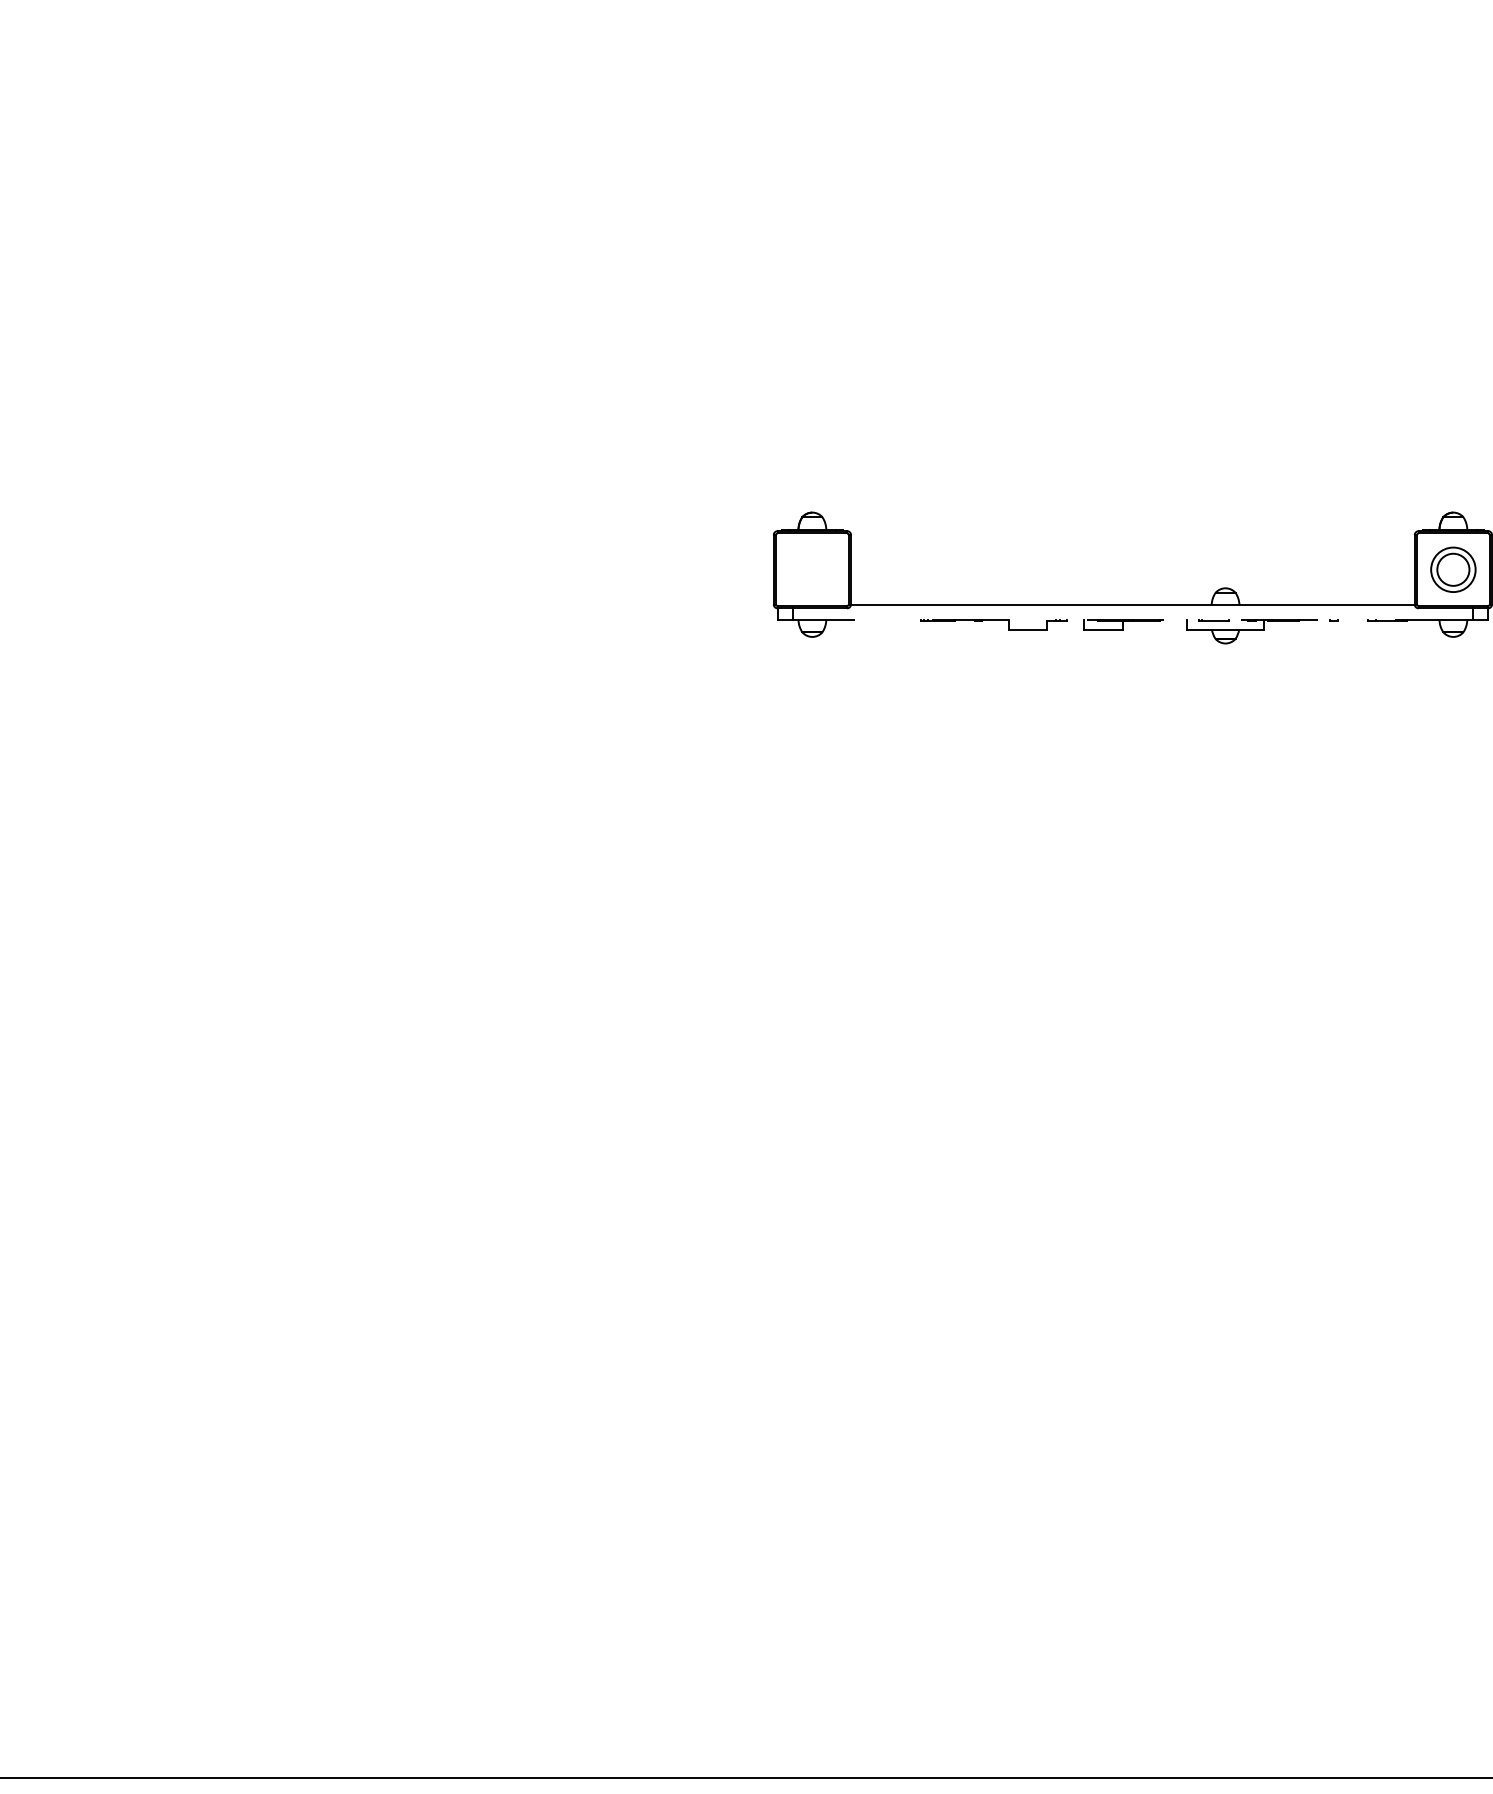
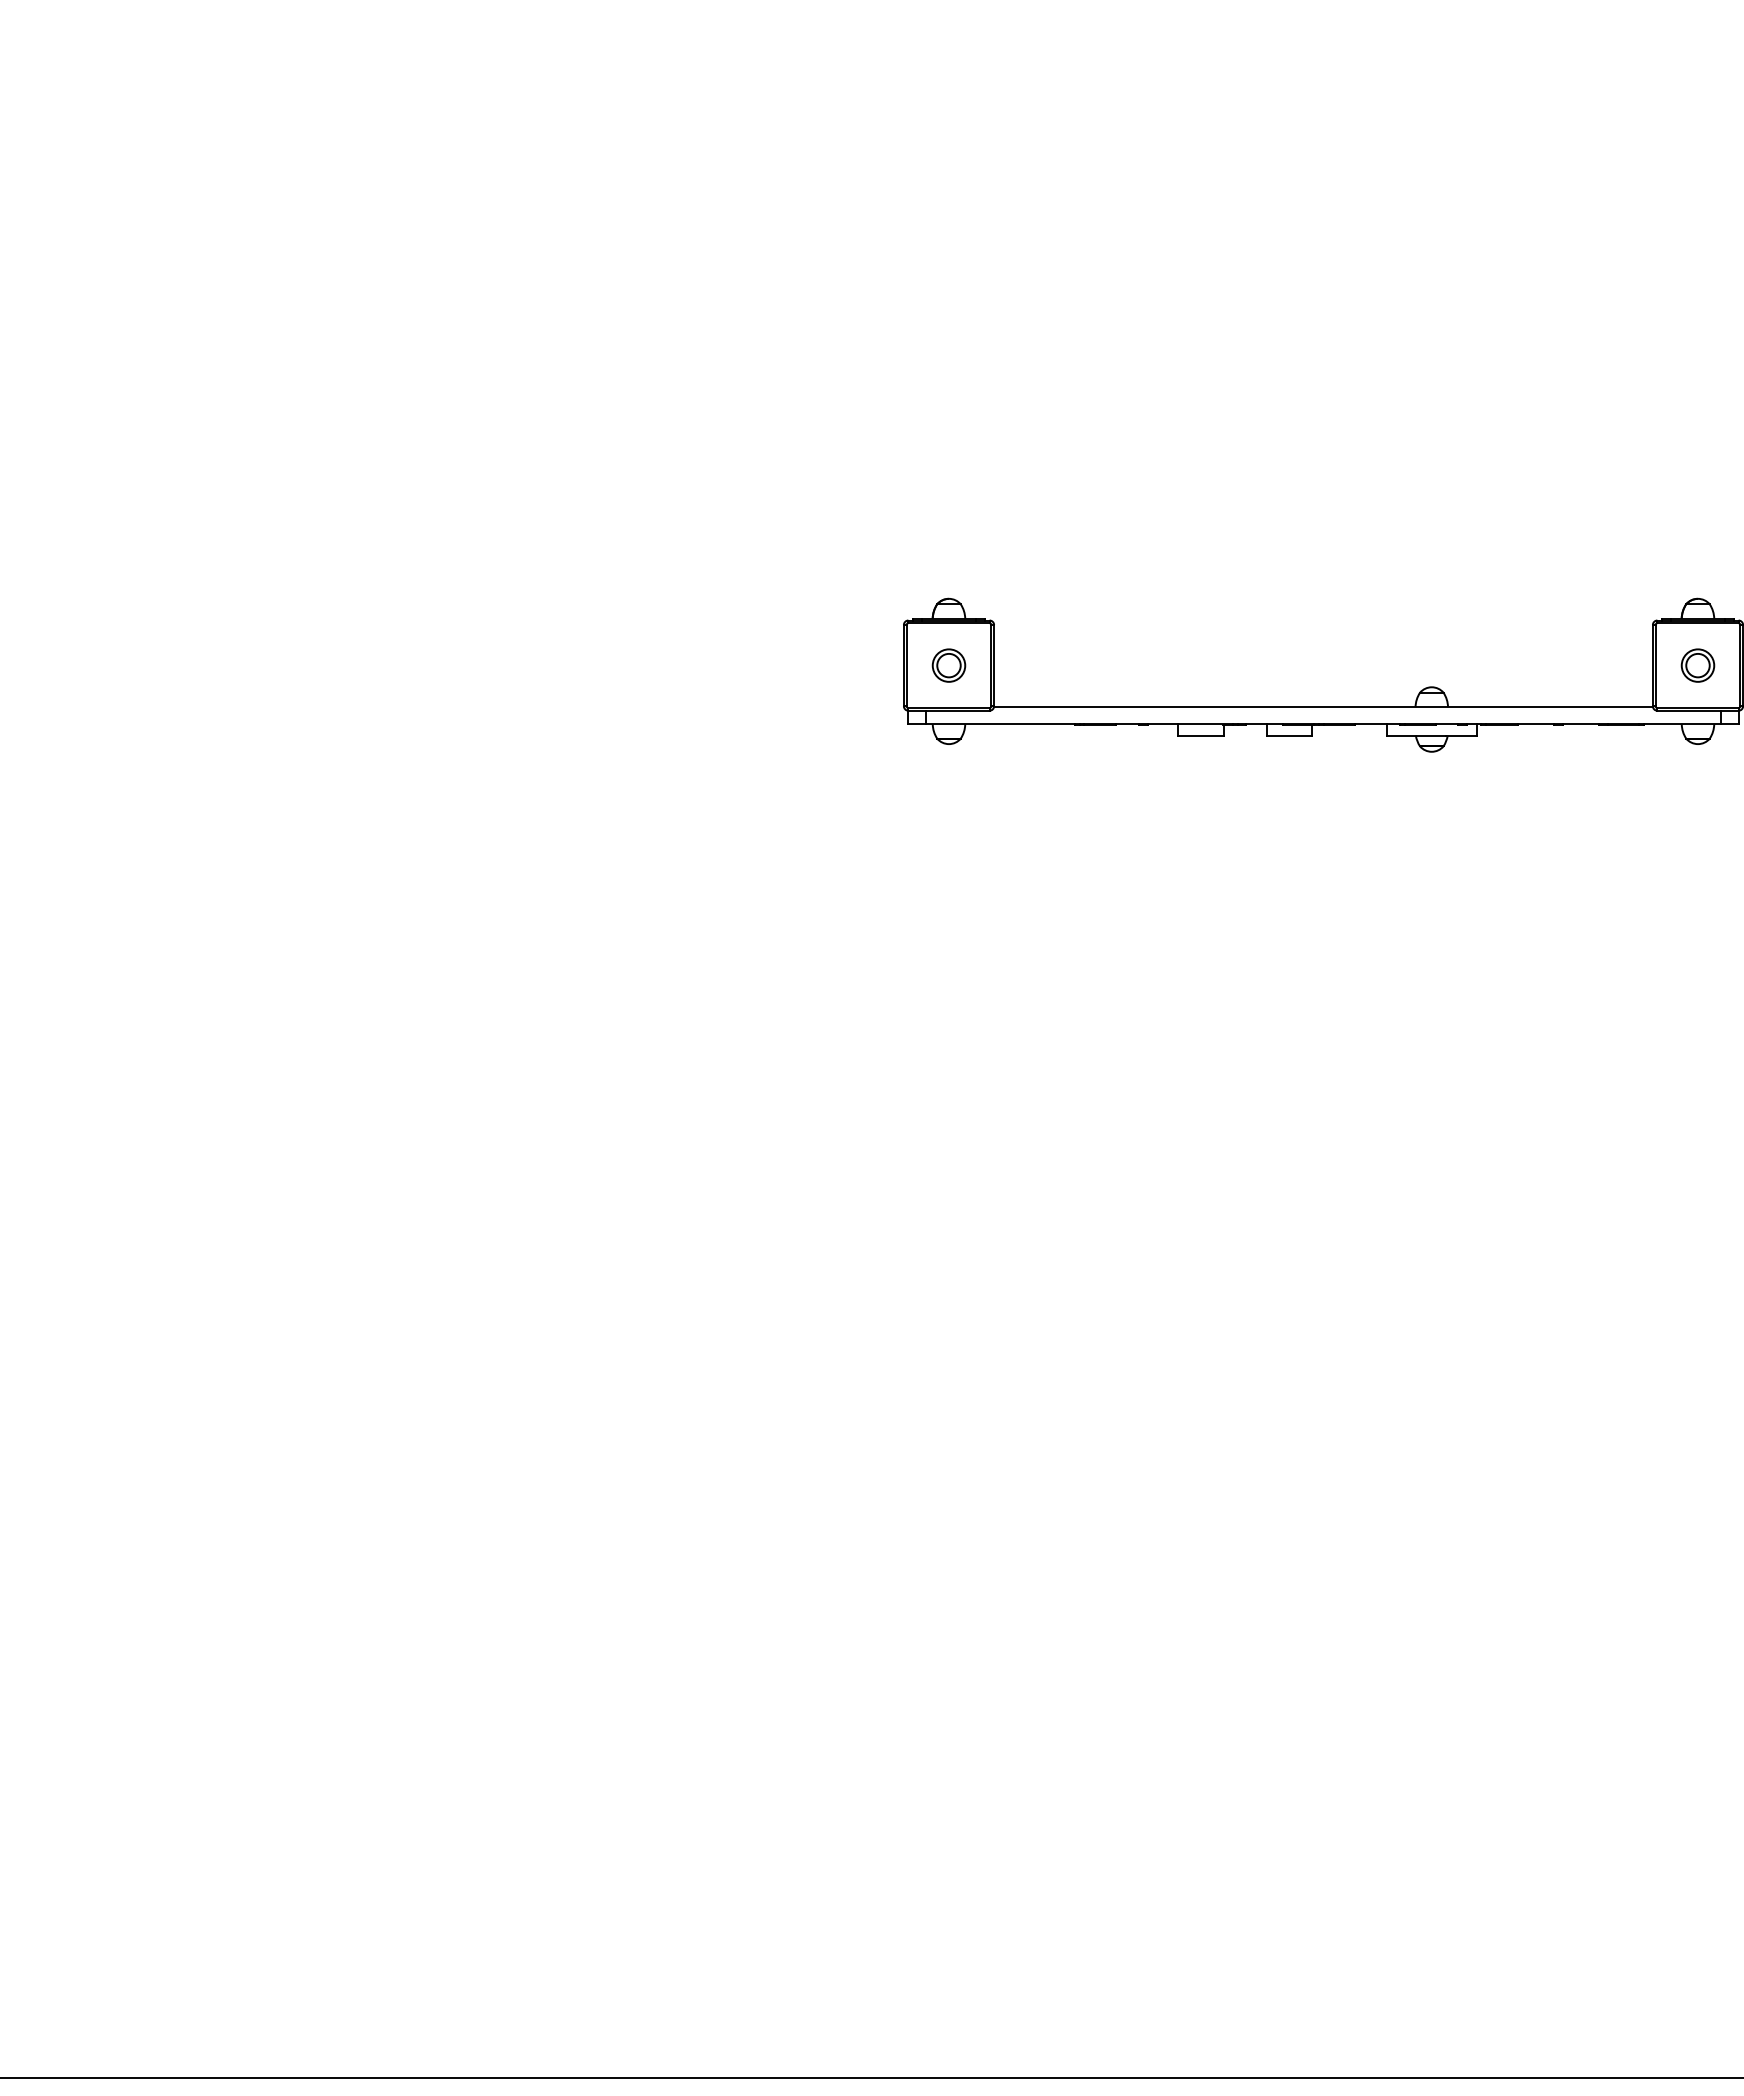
part: (811, 569) -> (948, 665), added
part: (1452, 569) -> (1697, 665), size x0.62
line: (1132, 620) -> (1323, 724), dashed -> solid

